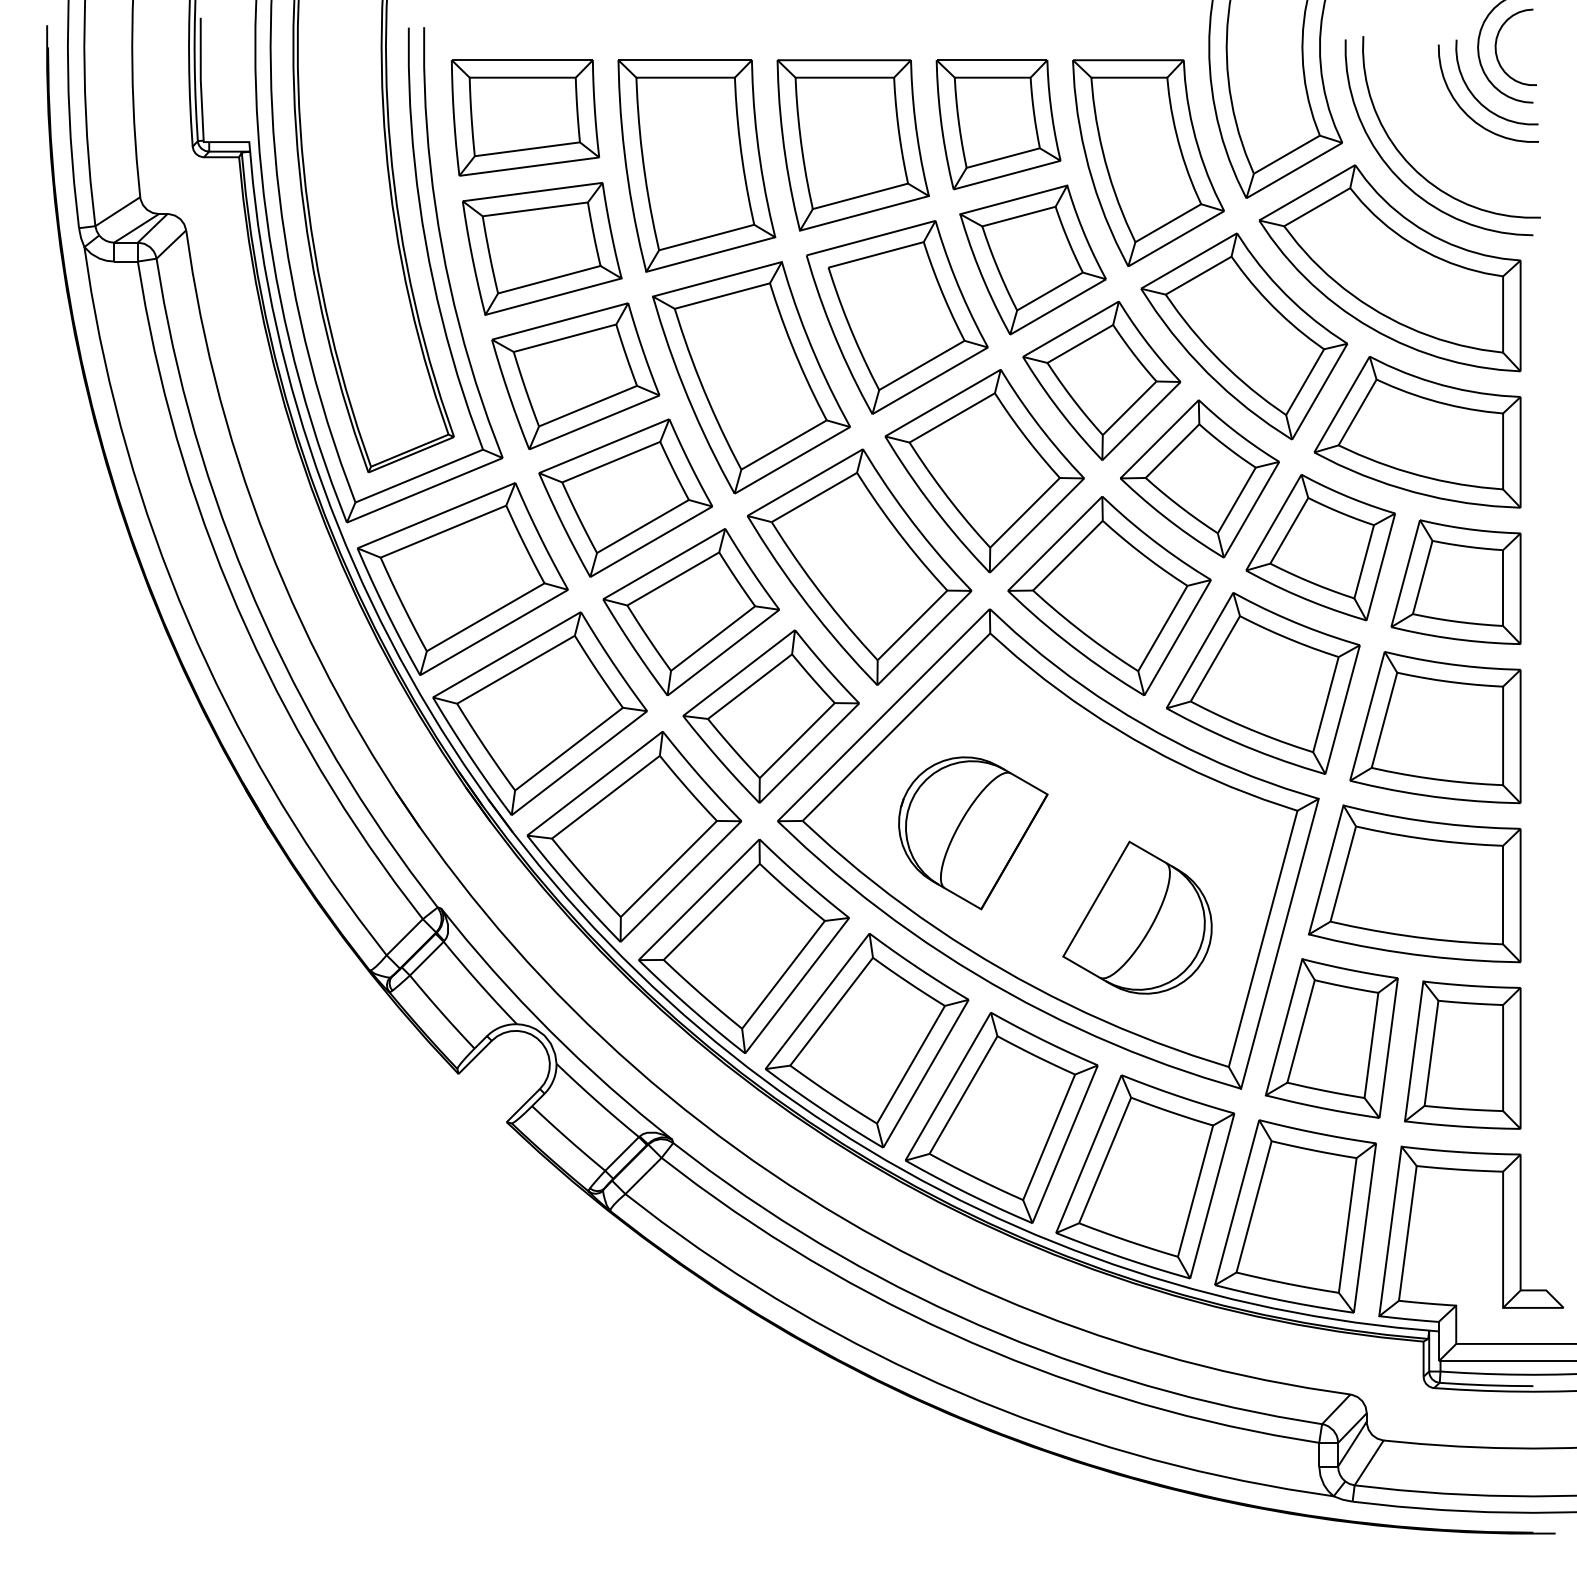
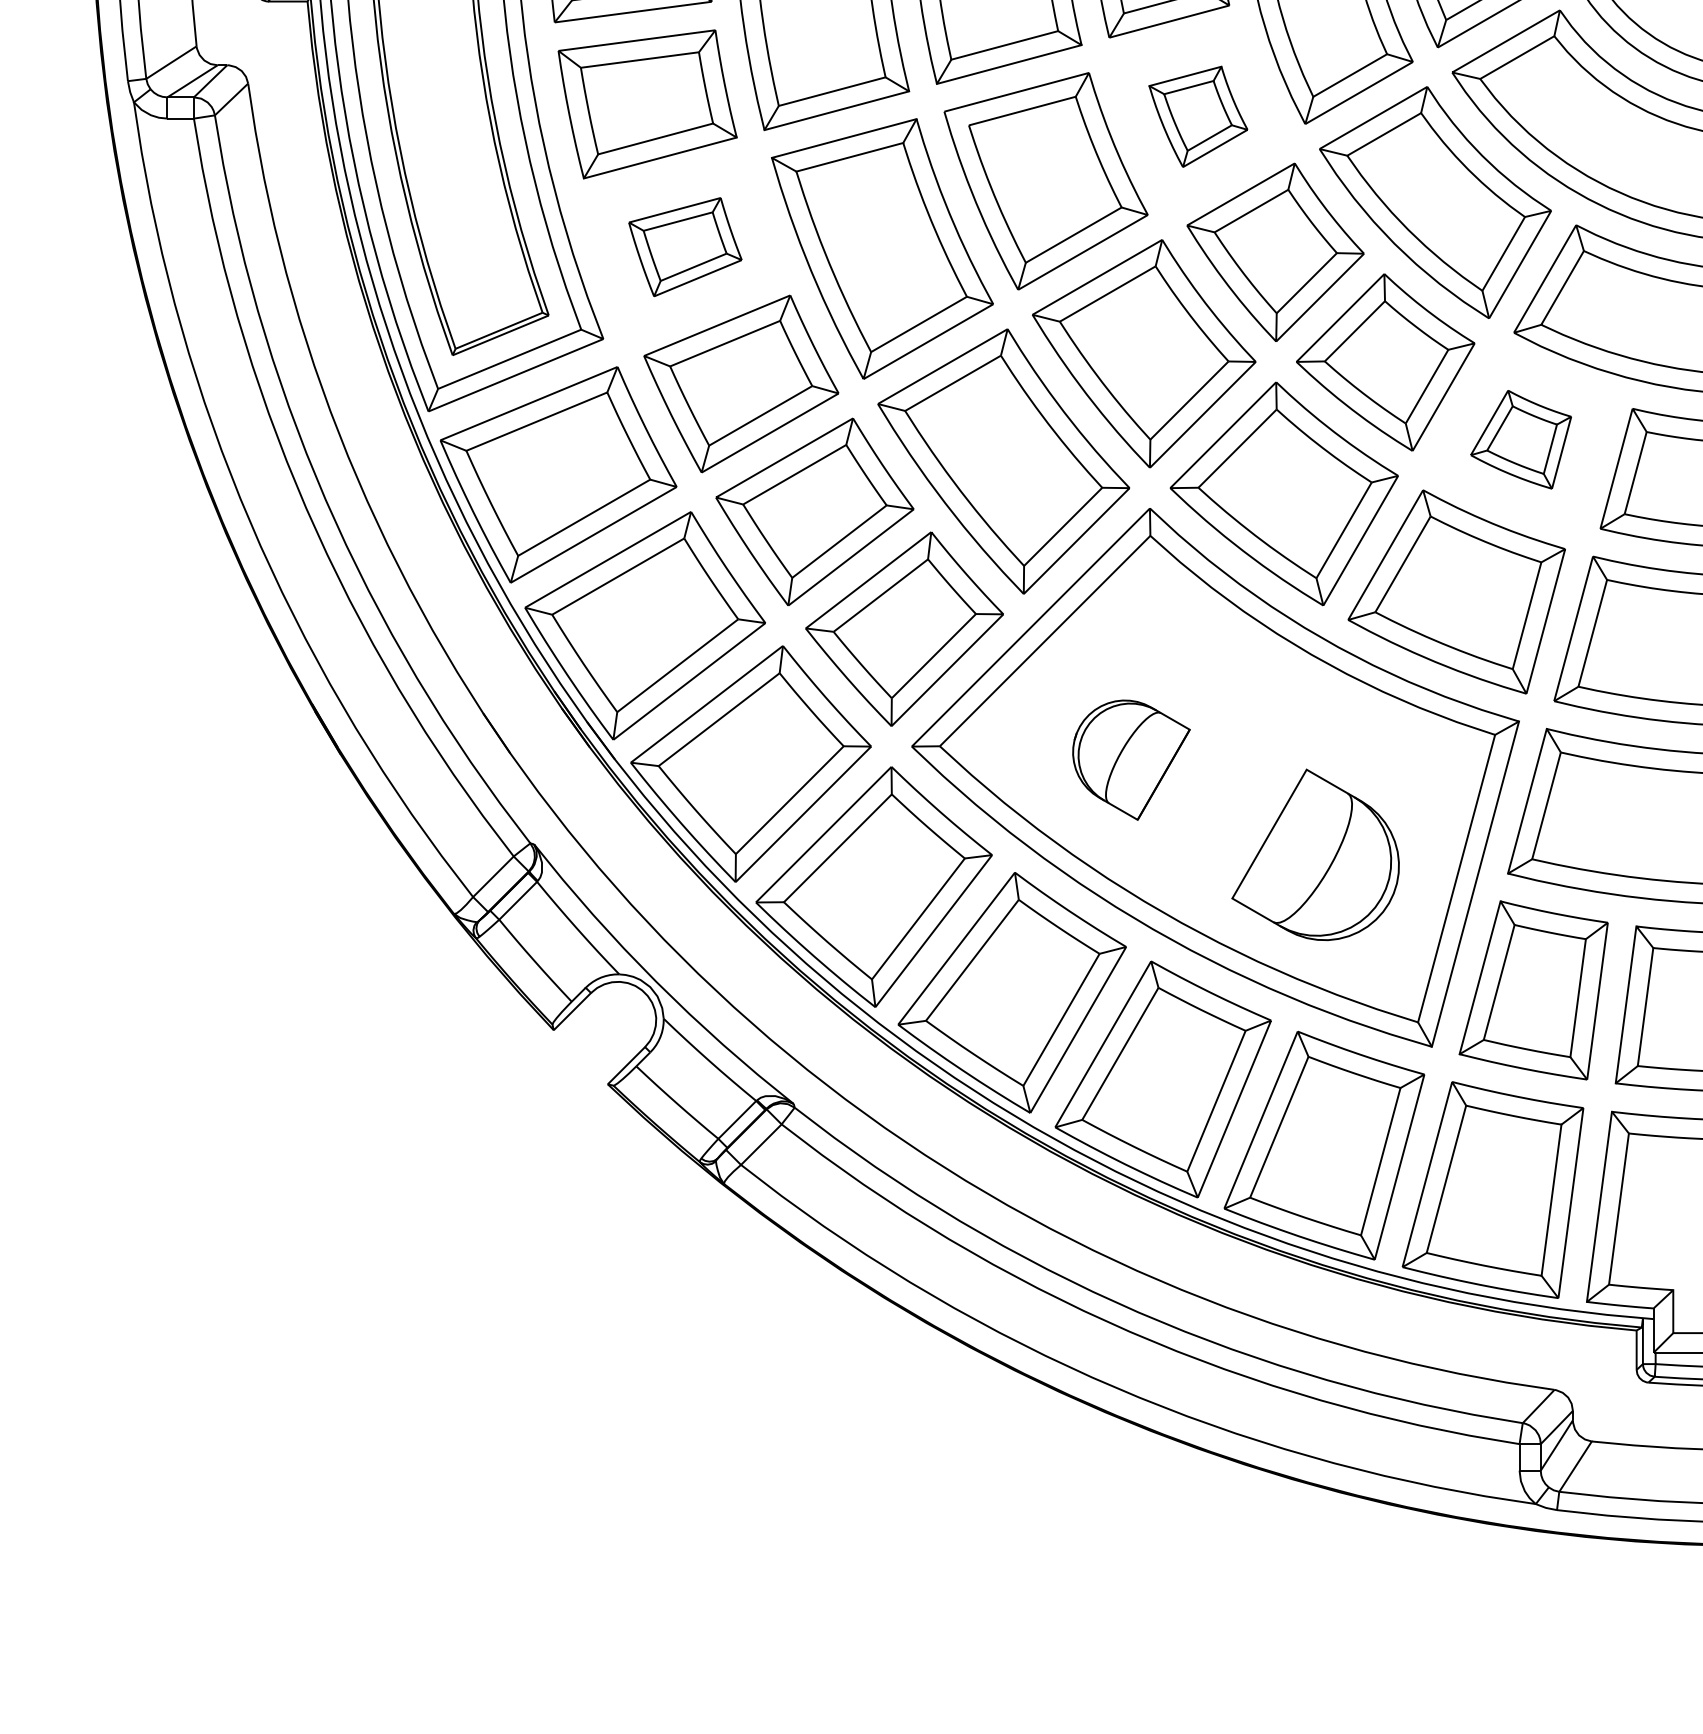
part: (1032, 259) -> (1197, 116), size x0.6
part: (575, 375) -> (685, 246), size x0.6
part: (1320, 547) -> (1520, 439), size x0.6
part: (973, 833) -> (1131, 760), size x0.7

